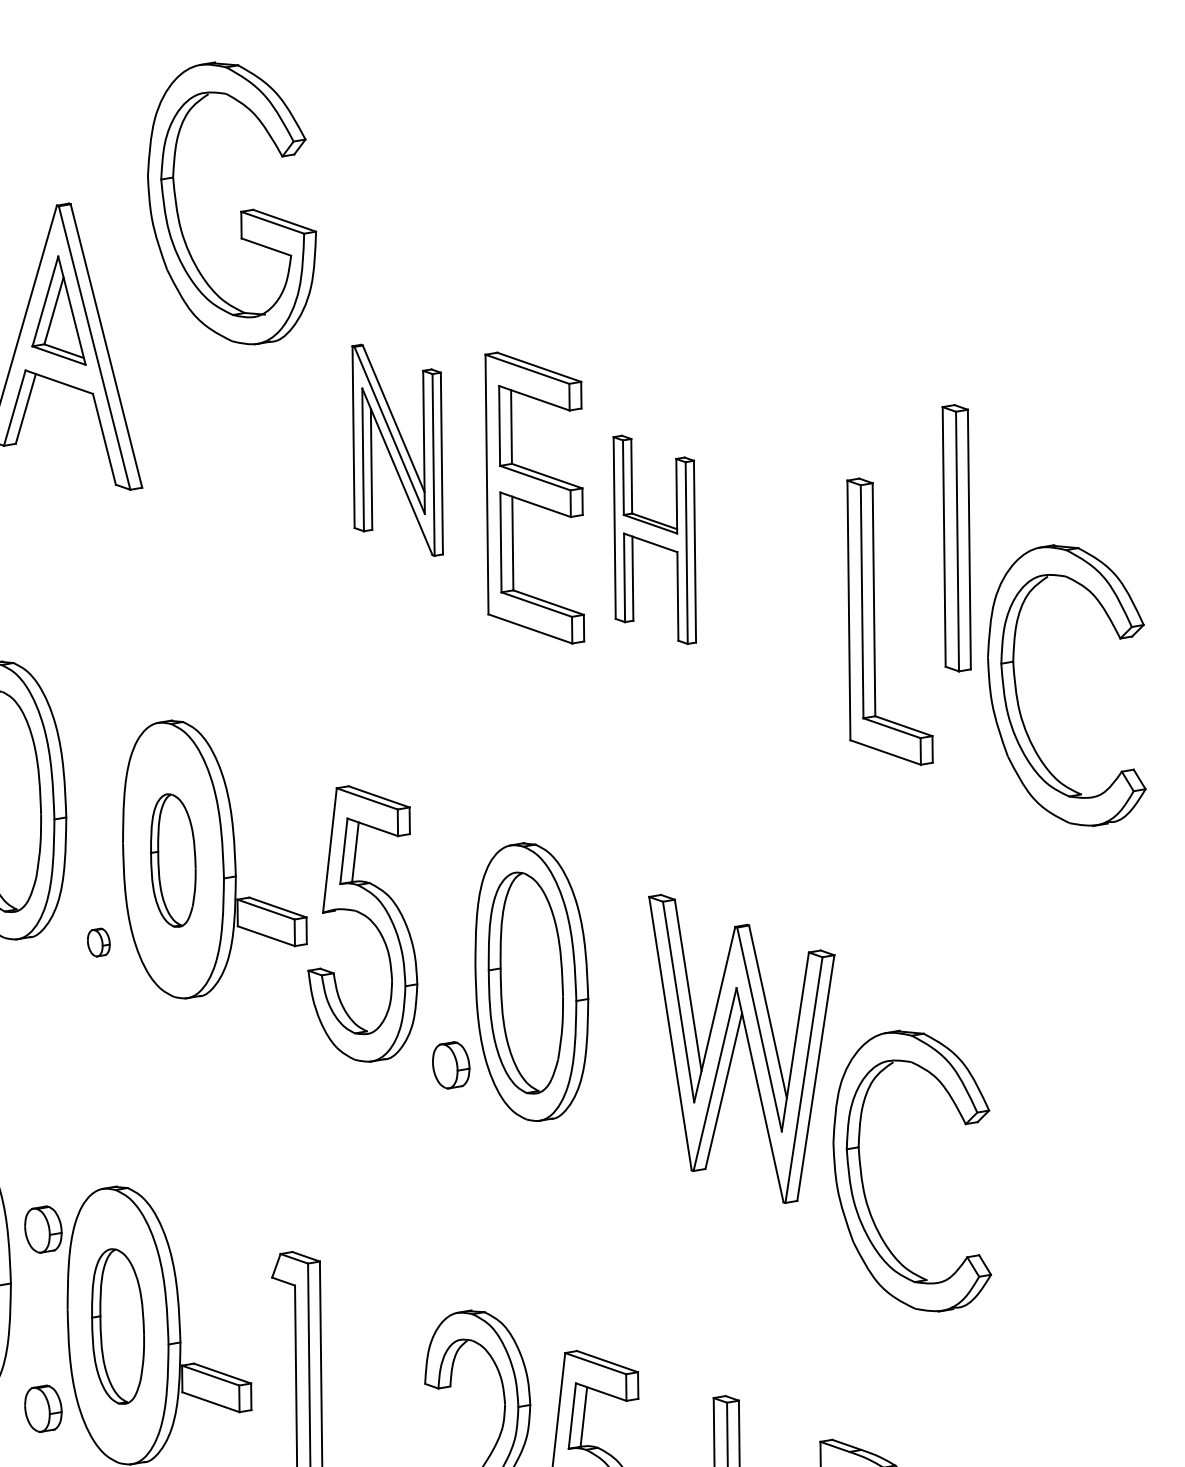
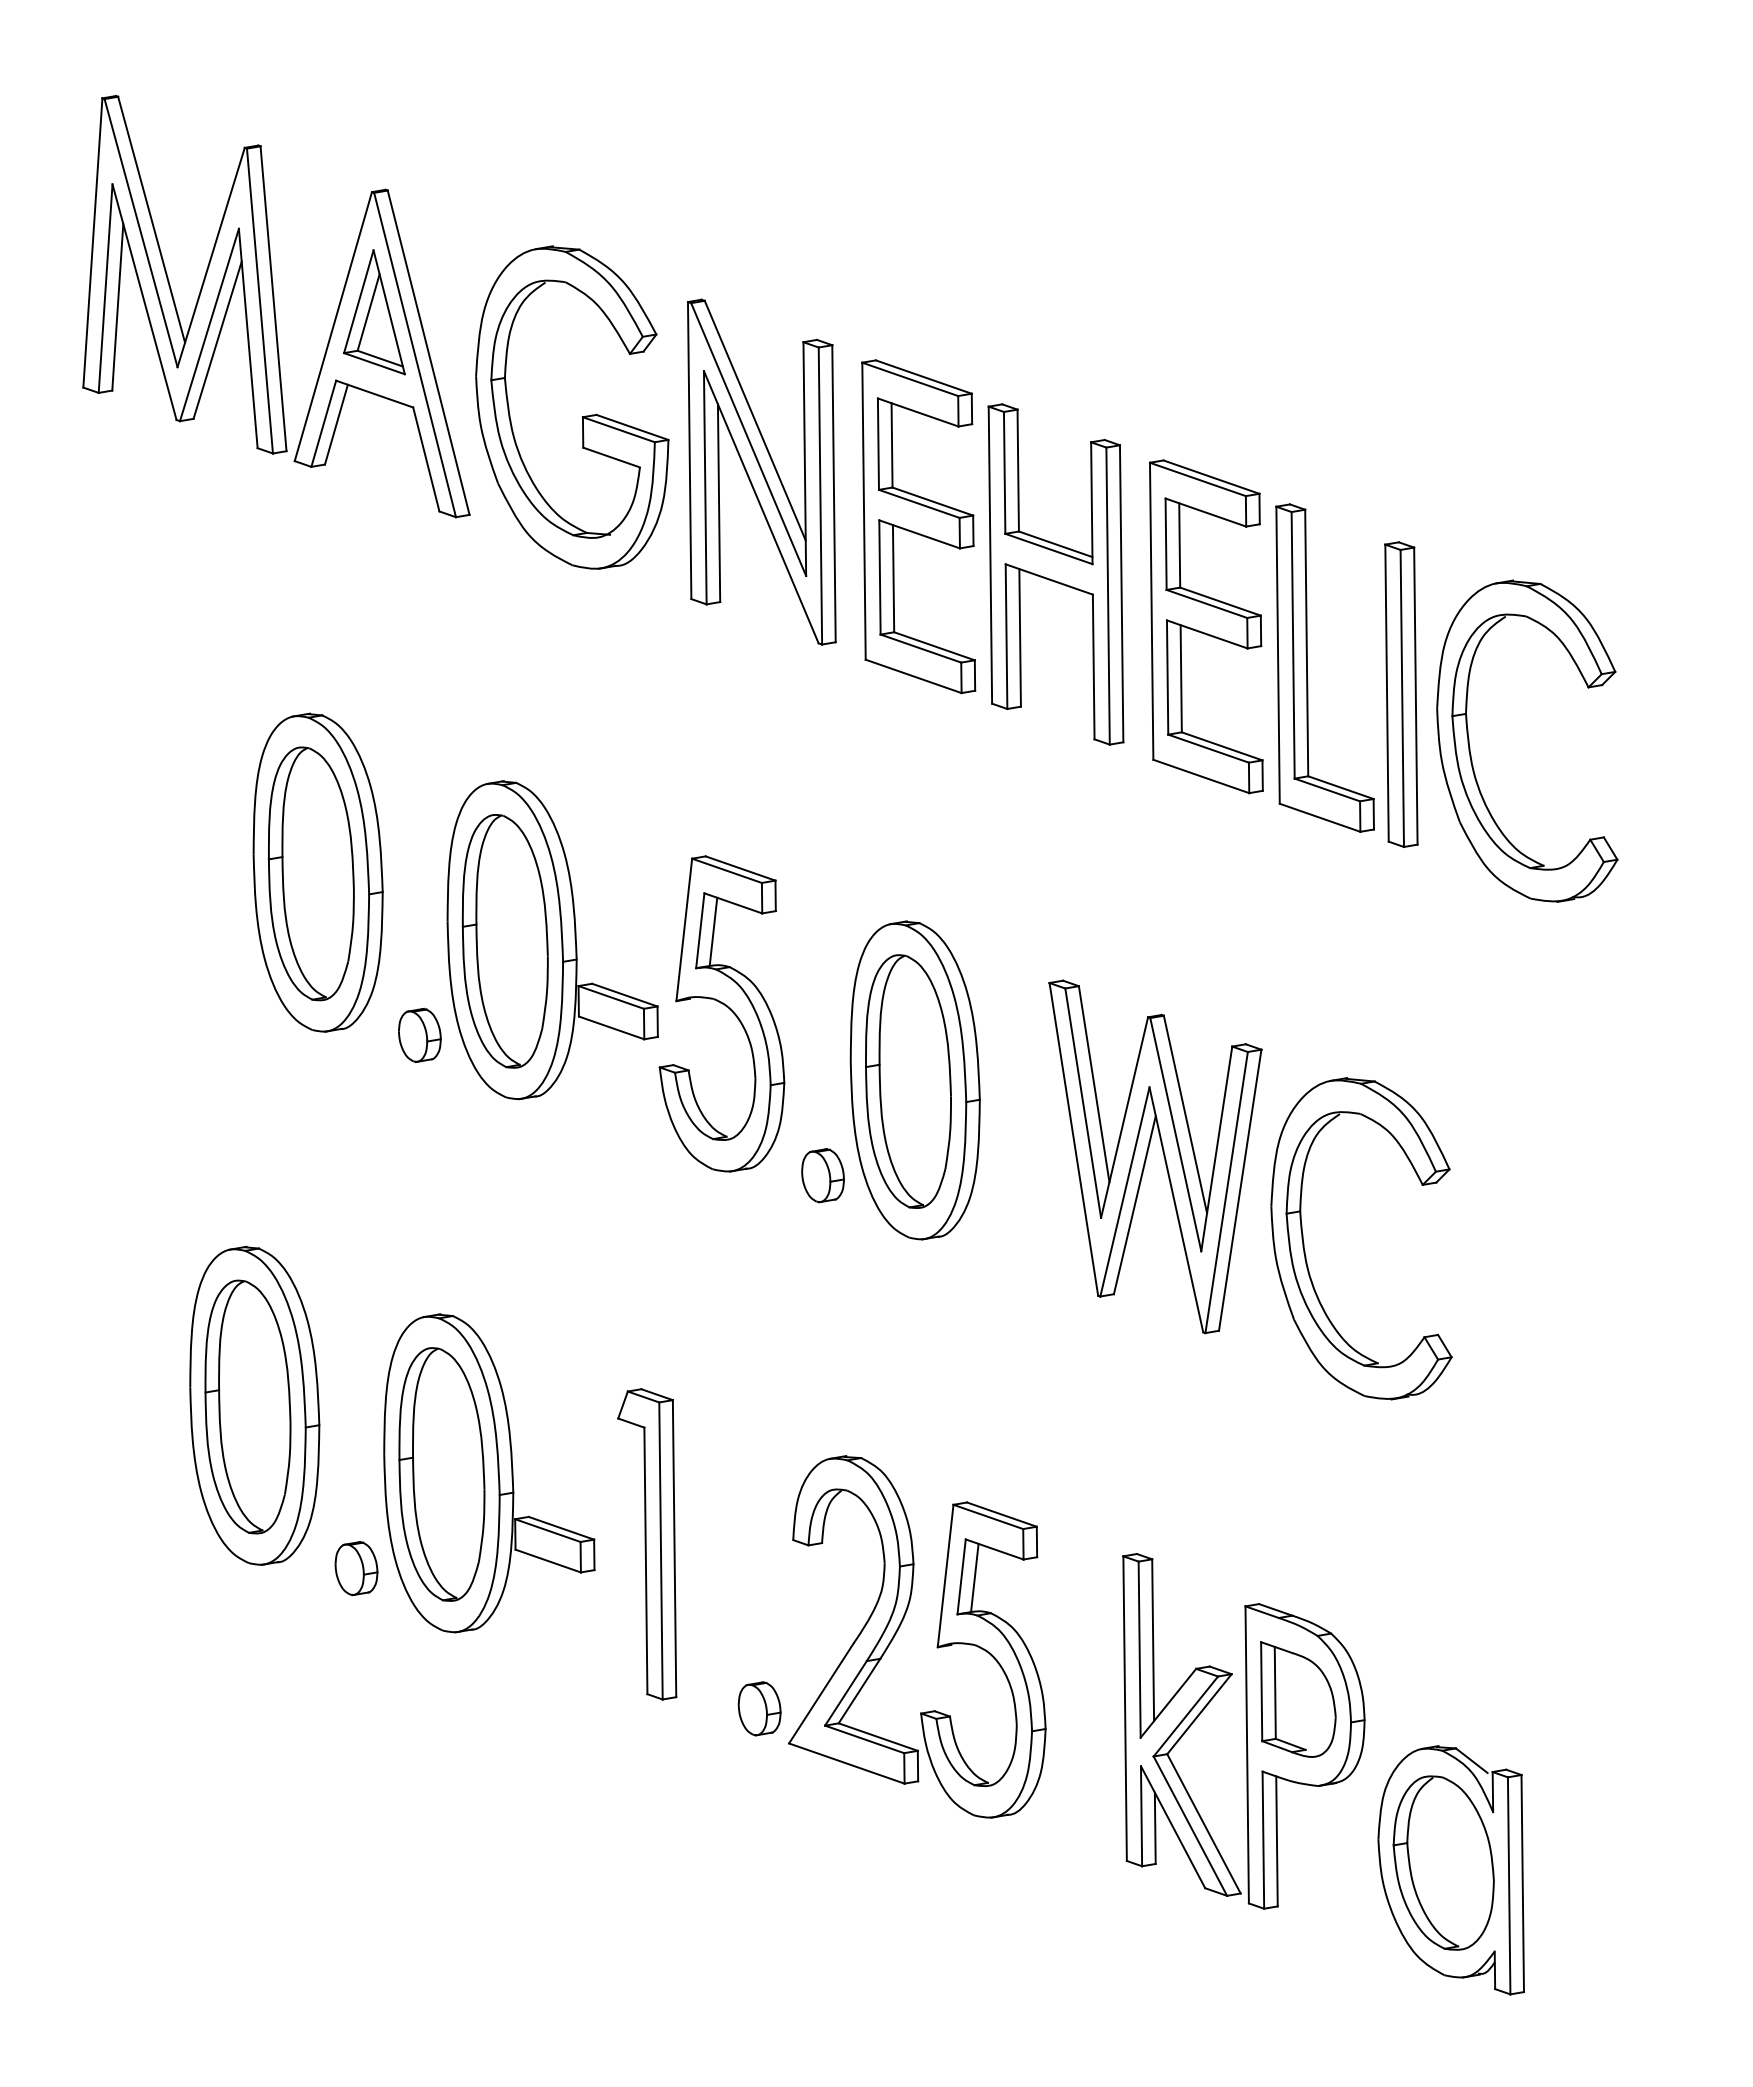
part: (240, 211) -> (582, 416), moved
part: (397, 449) -> (761, 471), size x1.43
part: (956, 538) -> (1401, 694), moved
part: (654, 539) -> (1055, 574), size x1.43
part: (786, 585) -> (1206, 626), added
part: (172, 860) -> (504, 941), size x1.67
part: (98, 941) -> (419, 1034), size x1.67
part: (862, 1174) -> (1304, 1242), moved
part: (43, 1229) -> (356, 1363), removed
part: (117, 1326) -> (441, 1474), size x1.43

